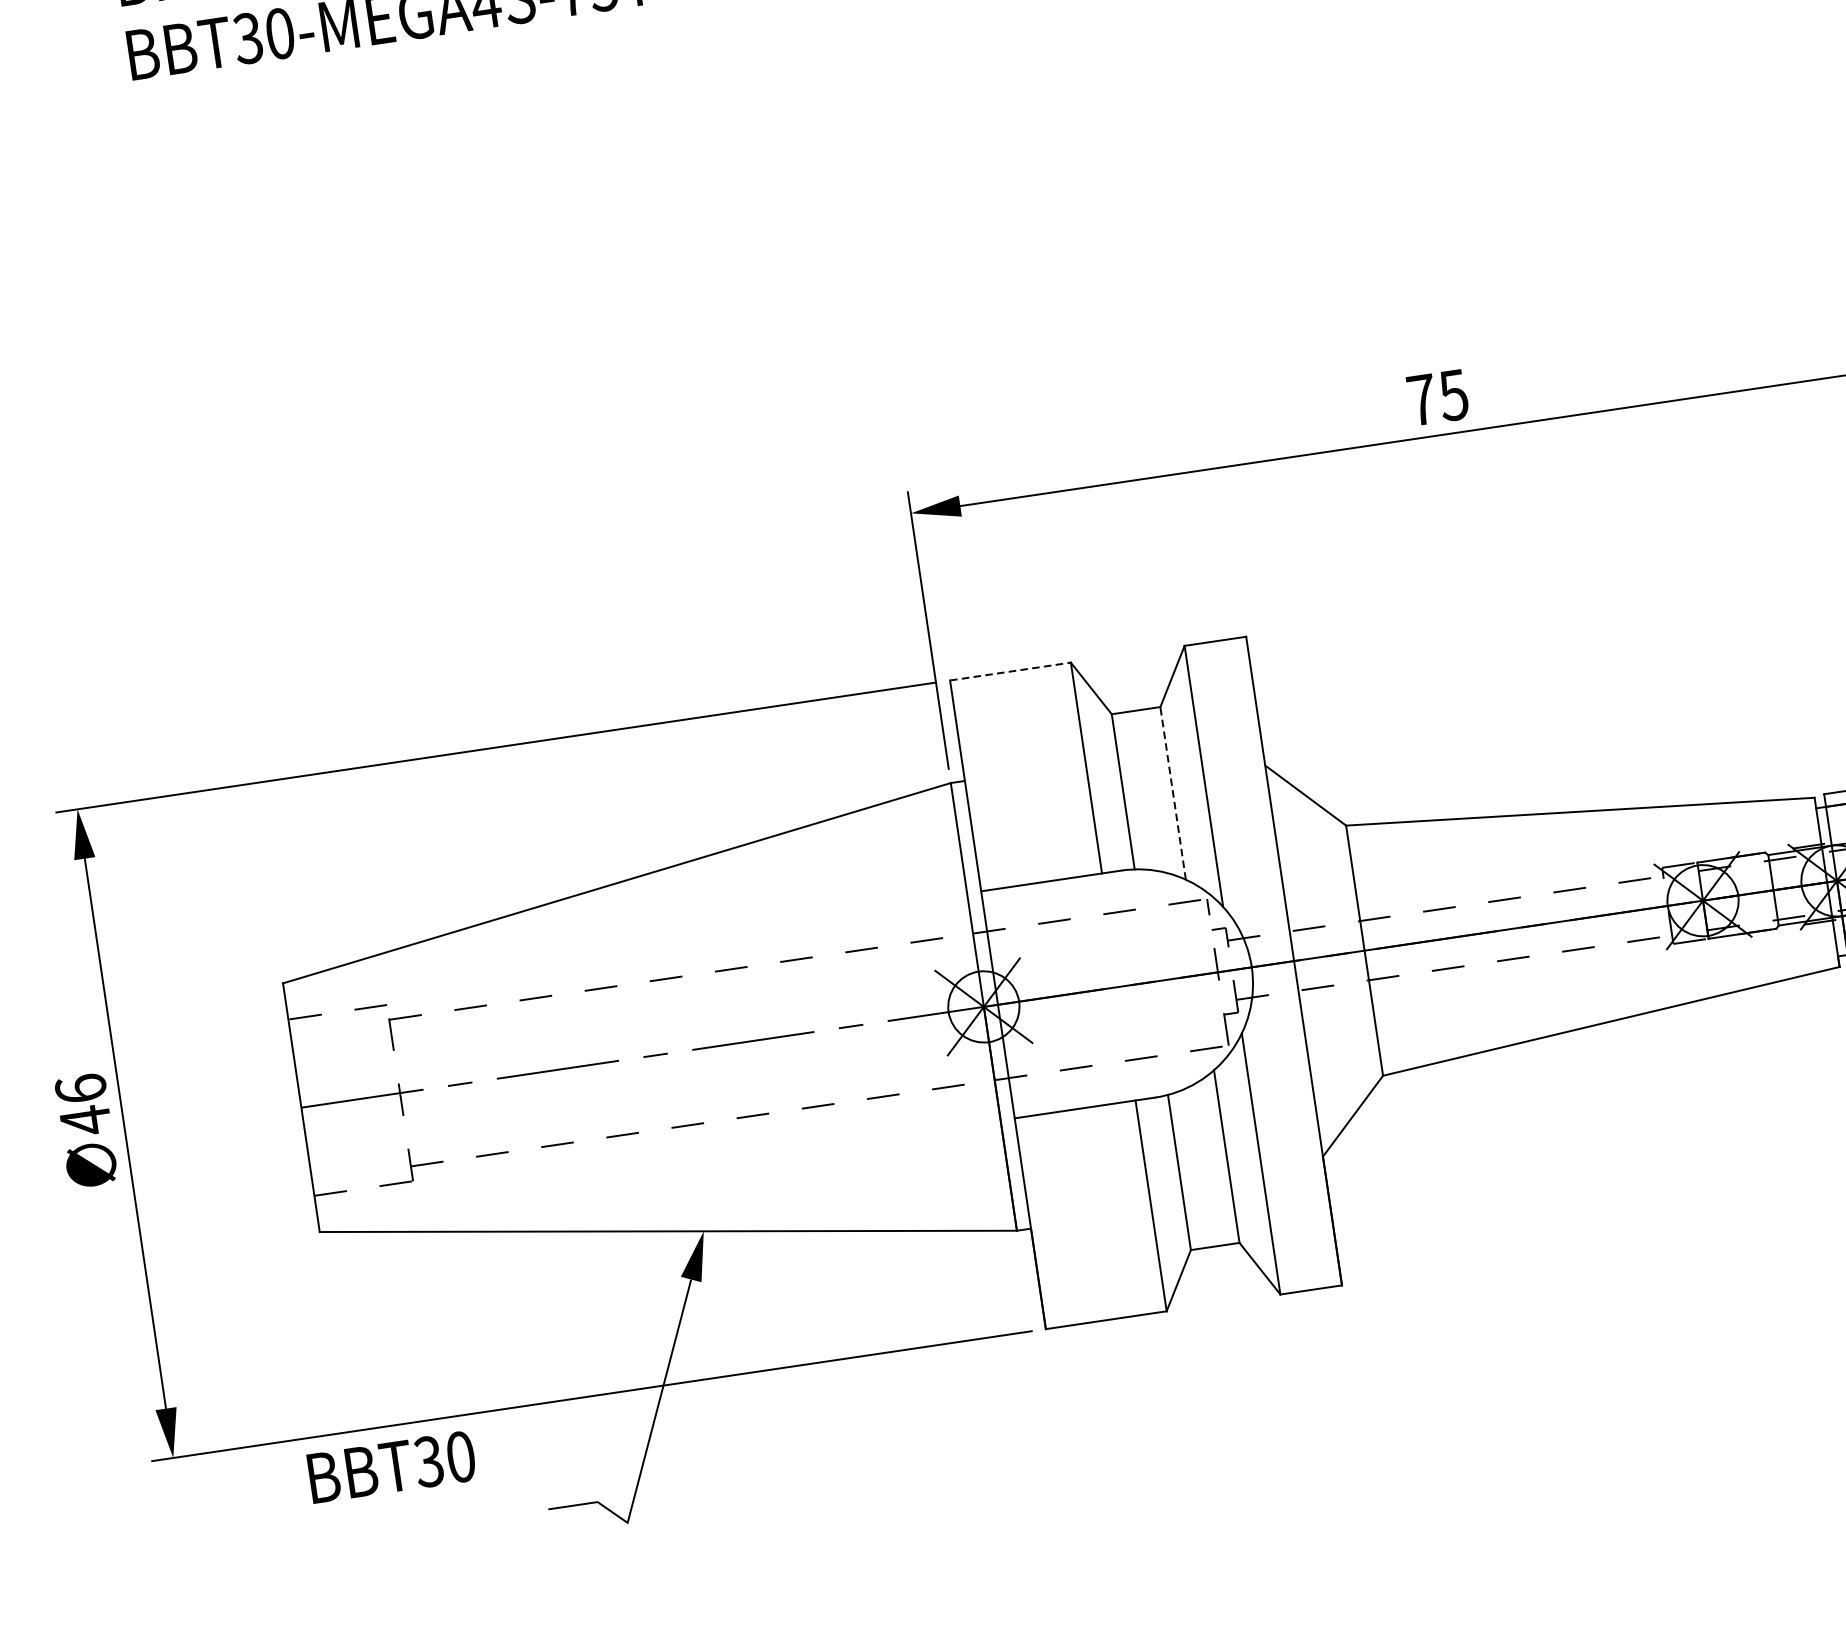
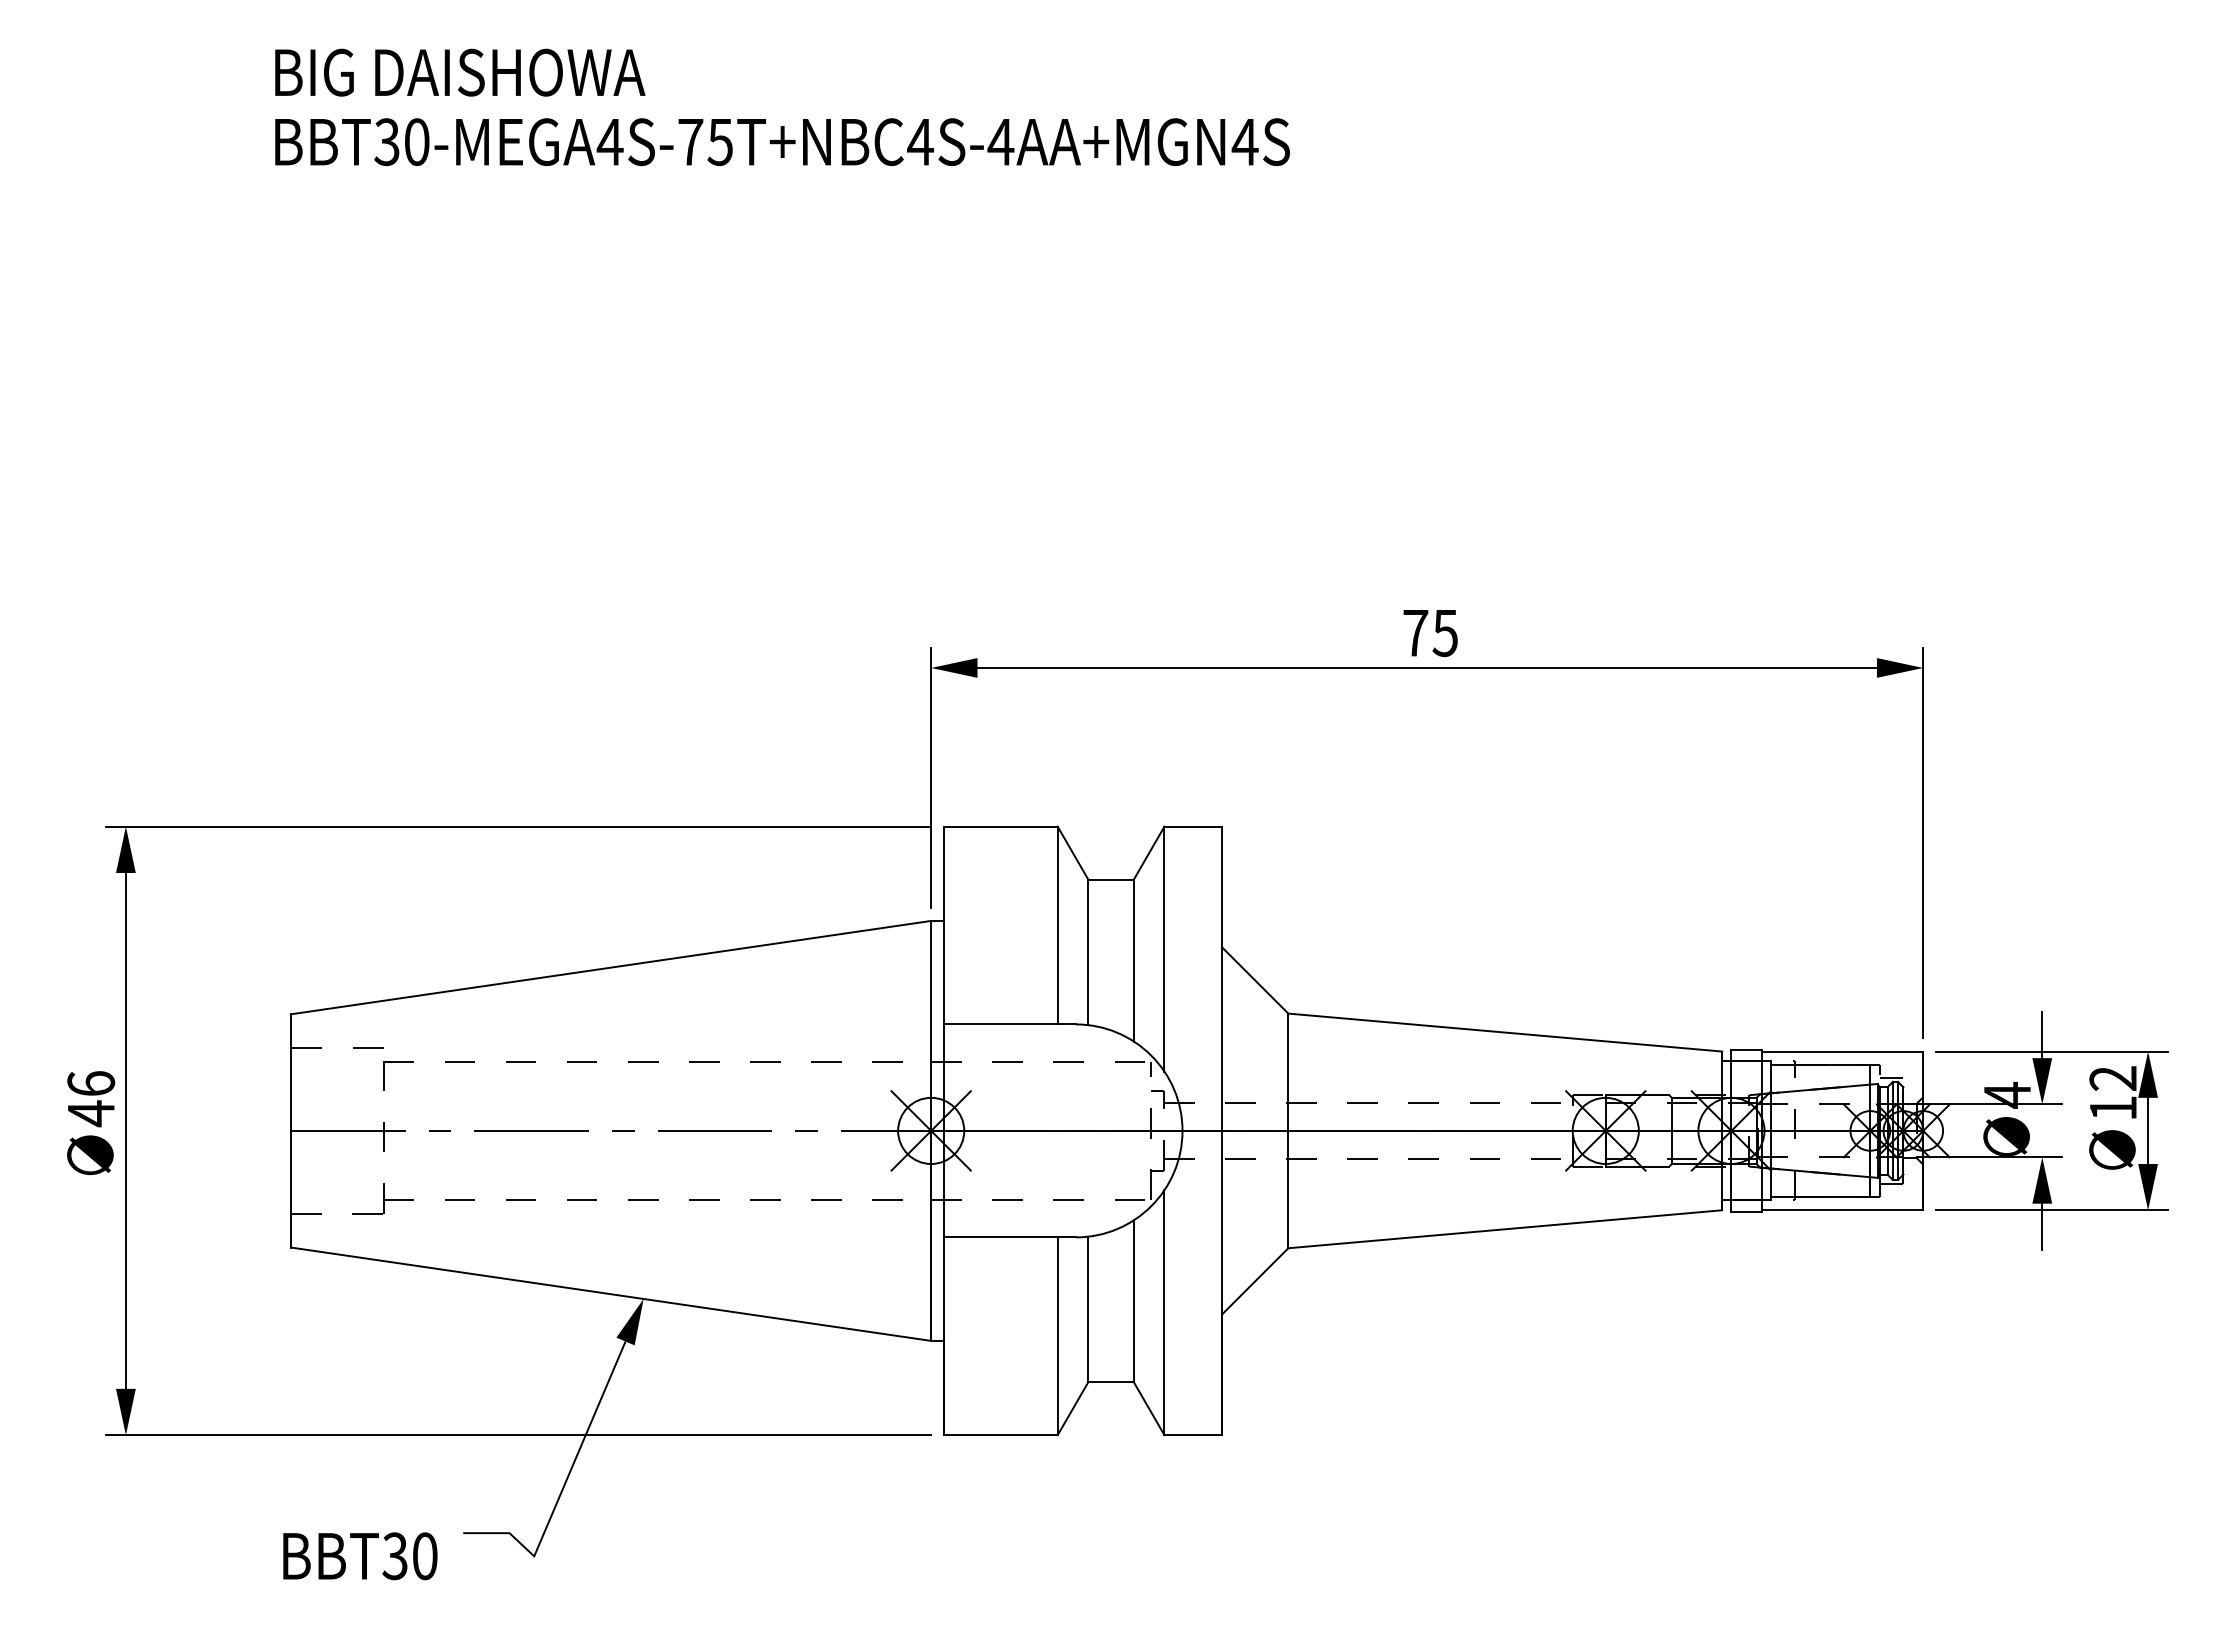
line: (1010, 671) -> (1001, 826), dashed -> solid
line: (1172, 793) -> (1133, 960), dashed -> solid
text: (392, 1467) -> (360, 1556), moved

